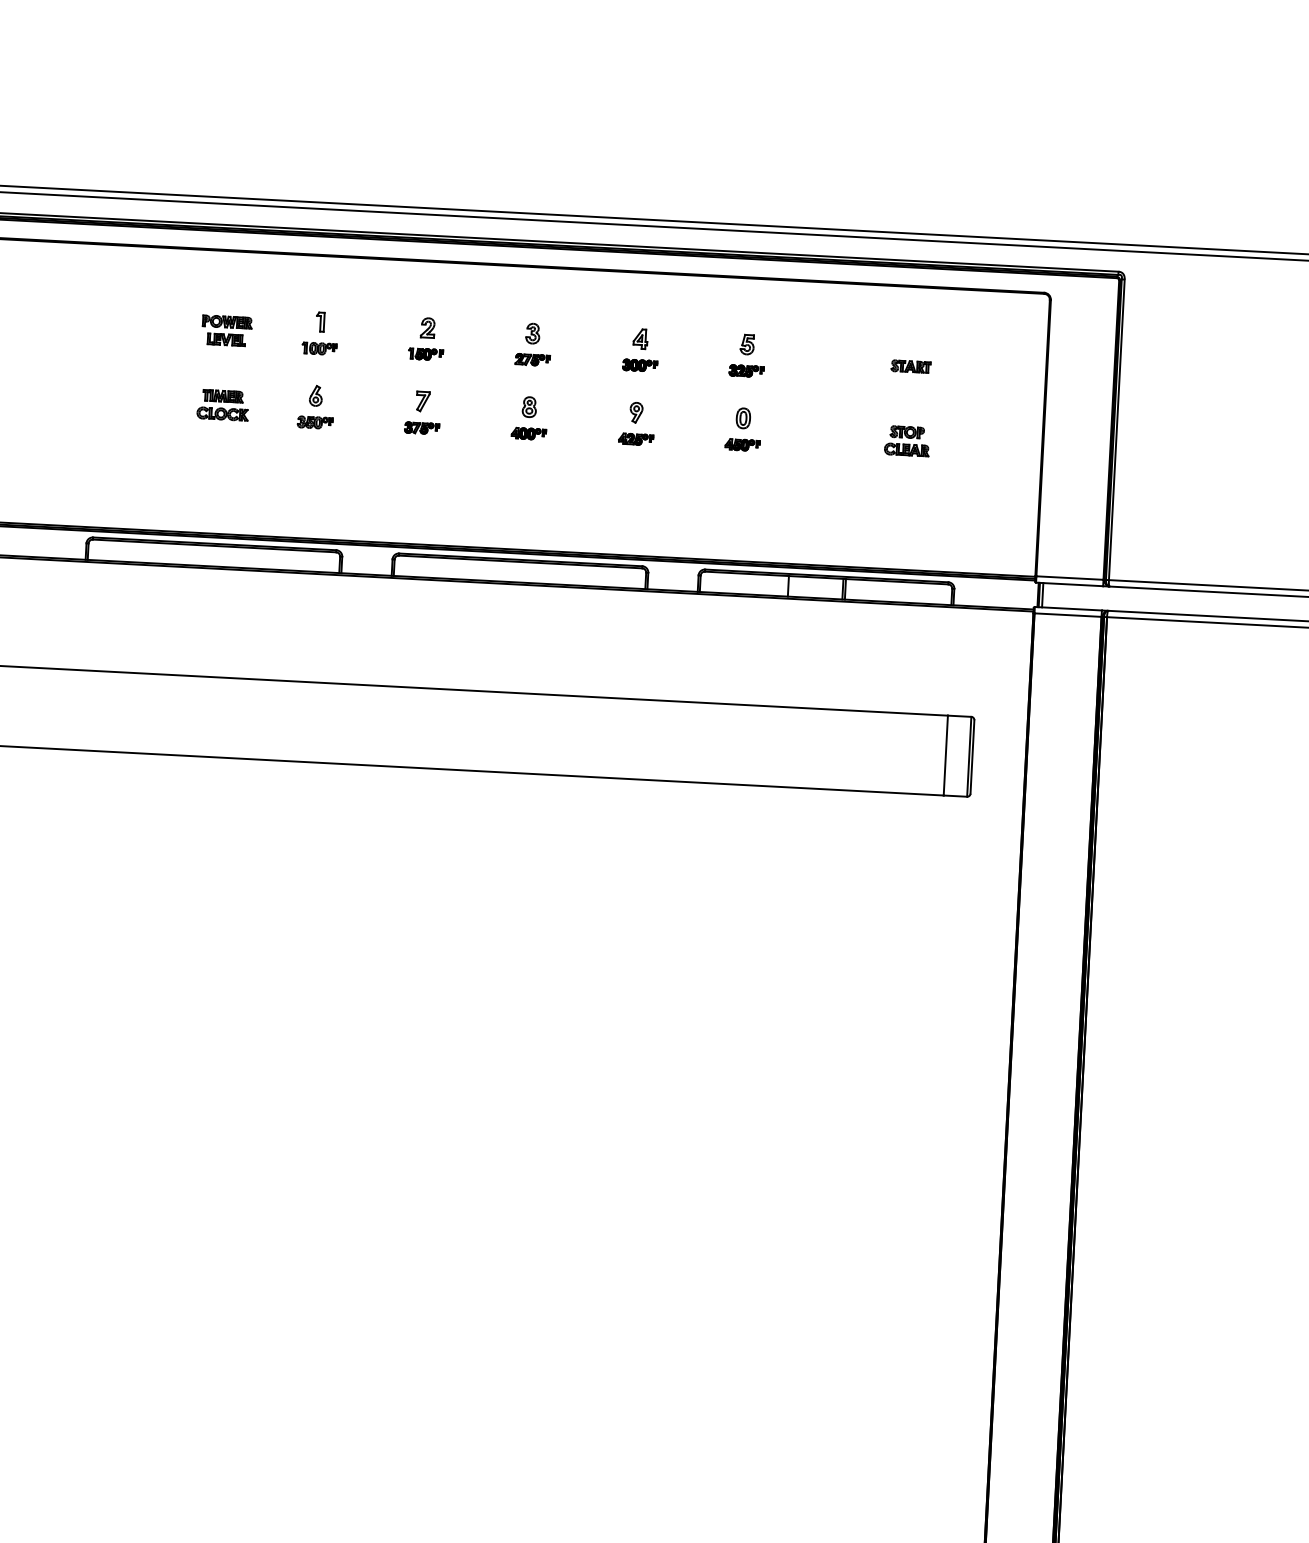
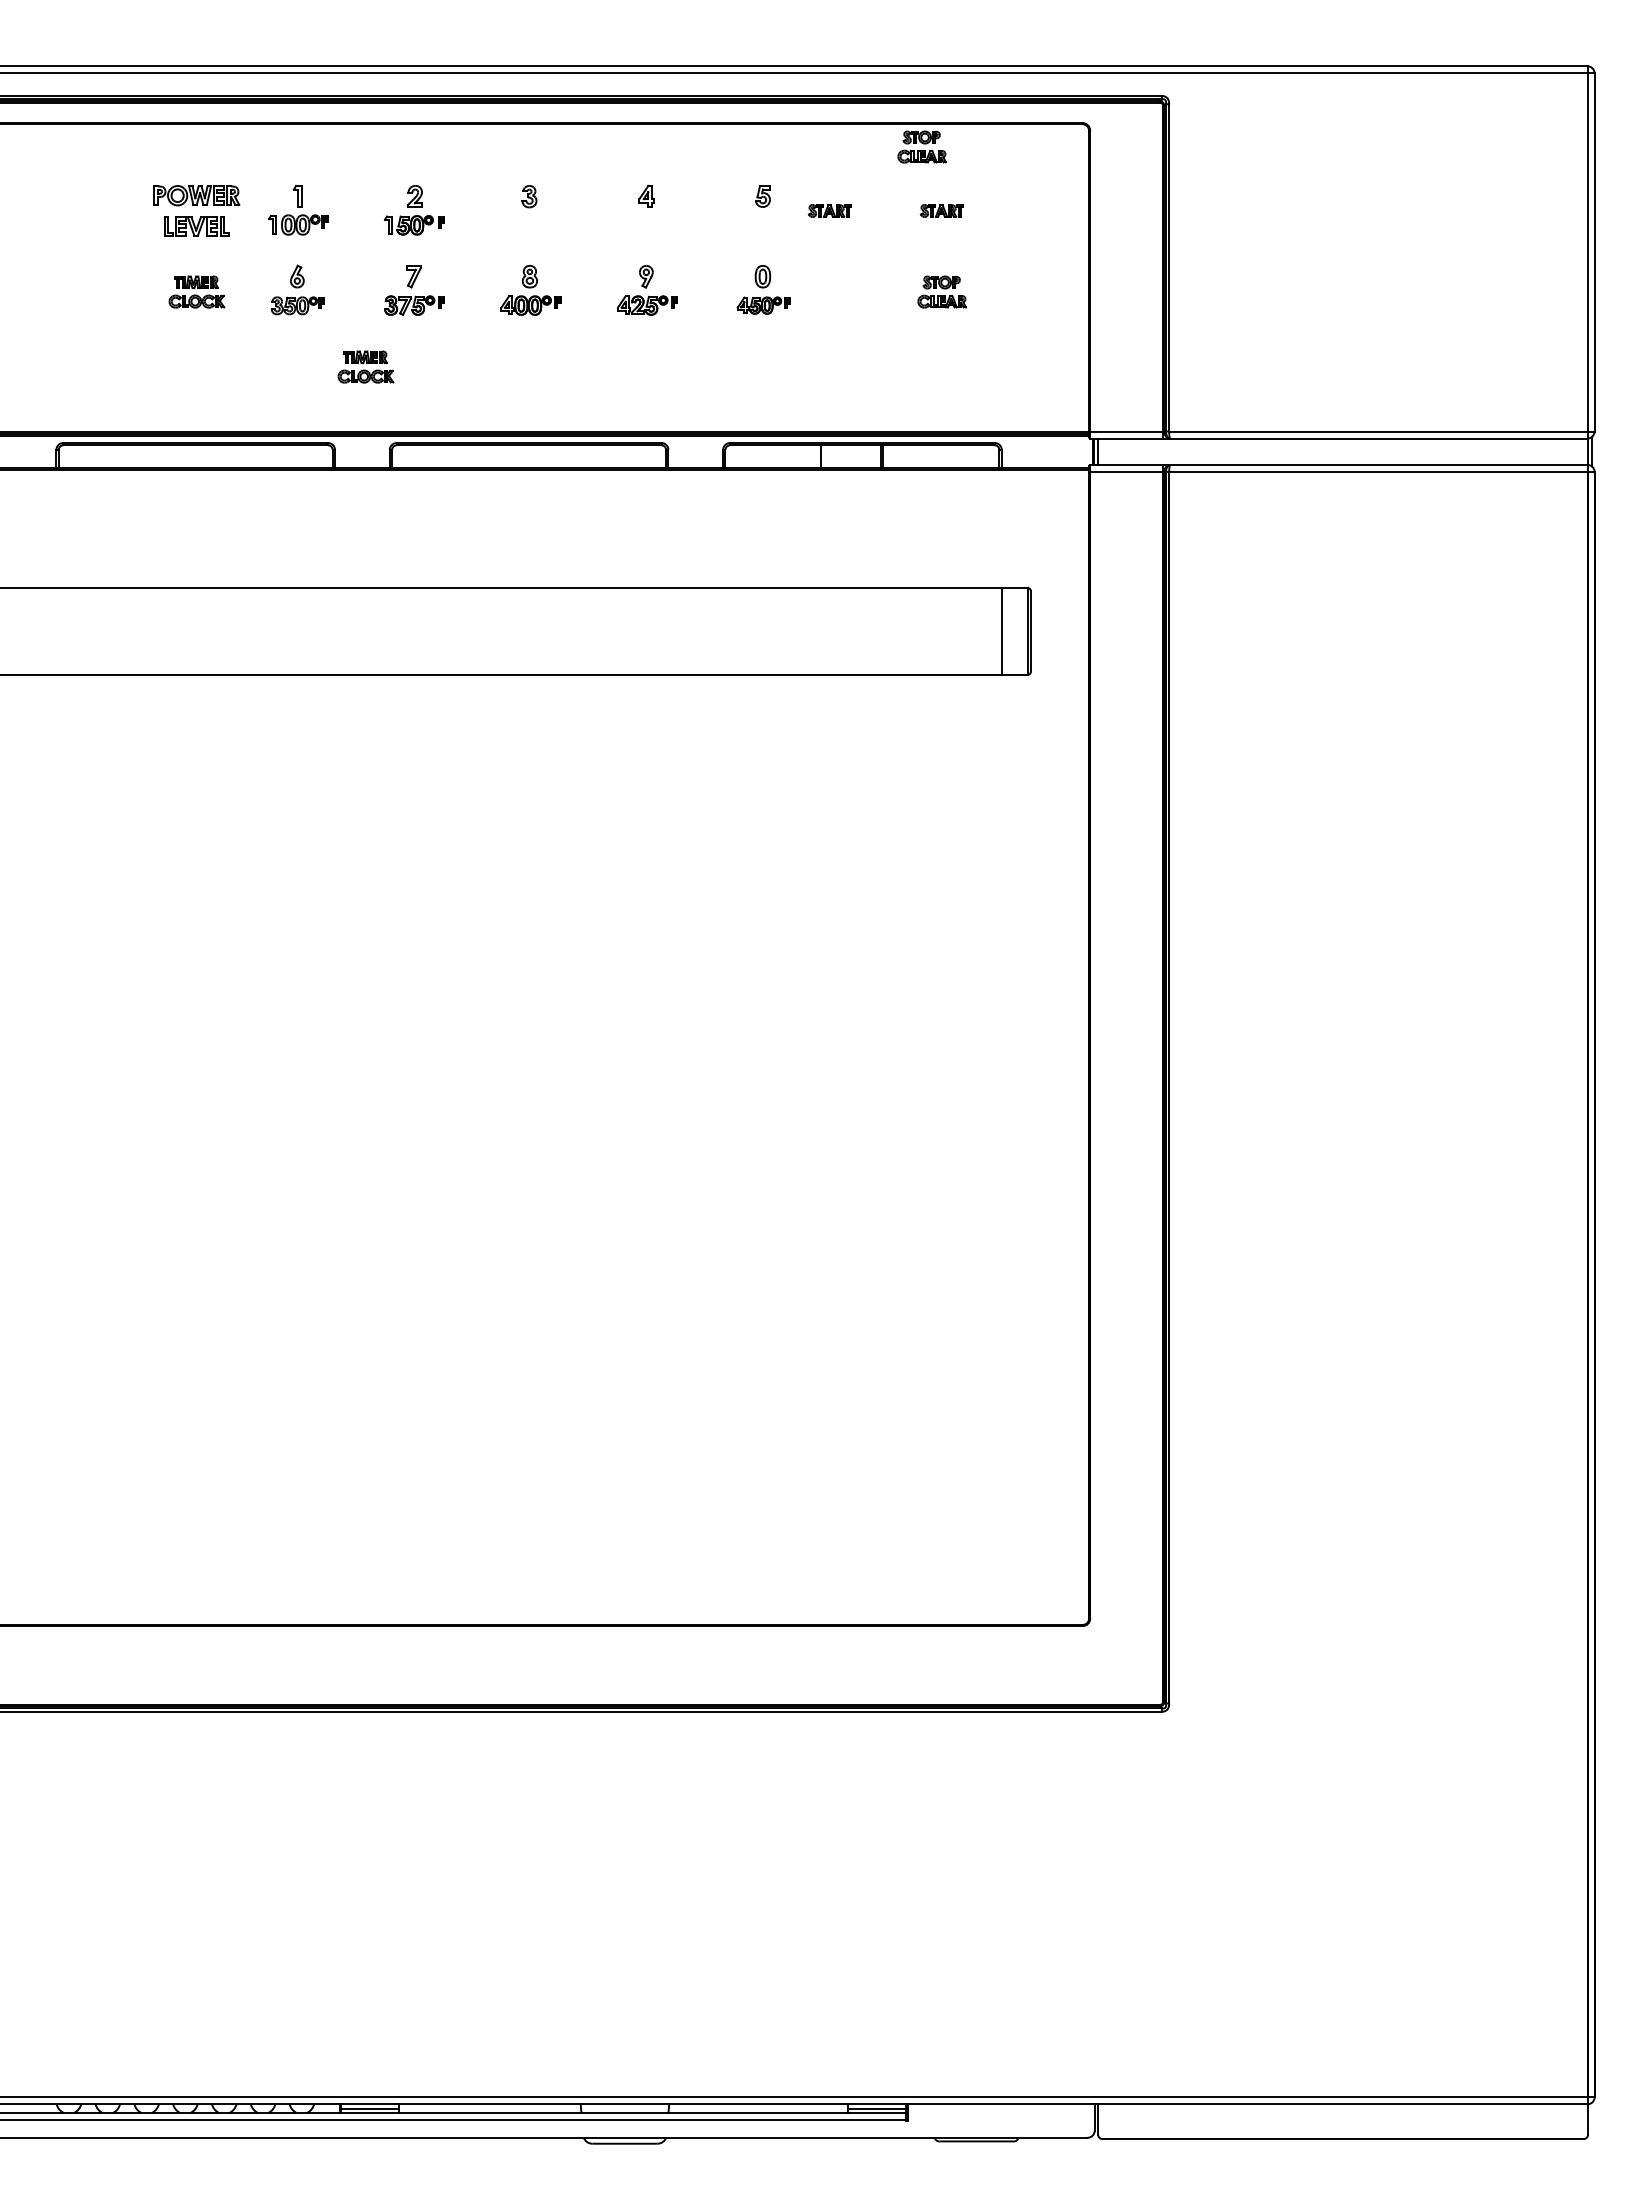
part: (895, 306) -> (921, 146), added
part: (226, 330) -> (196, 210), size x1.6
part: (319, 349) -> (298, 225), size x1.6
part: (425, 353) -> (413, 224), size x1.6
part: (532, 359) -> (530, 224), removed
part: (807, 360) -> (829, 210), added
part: (639, 364) -> (647, 224), removed
part: (746, 370) -> (763, 224), removed
part: (314, 422) -> (297, 305), size x1.4
part: (421, 428) -> (413, 305), size x1.6
part: (528, 433) -> (530, 305), size x1.6
part: (636, 439) -> (647, 305), size x1.6
part: (742, 444) -> (763, 305), size x1.4
part: (374, 481) -> (365, 366), added

